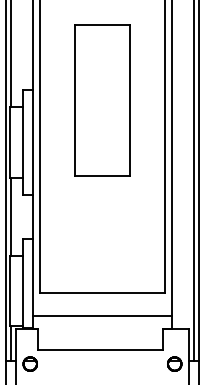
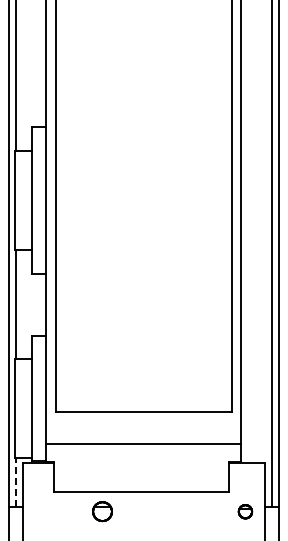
part: (102, 99) -> (143, 140), removed
line: (11, 343) -> (16, 482), solid -> dashed
part: (30, 364) -> (102, 511), moved
part: (174, 364) -> (245, 511), size x0.7

